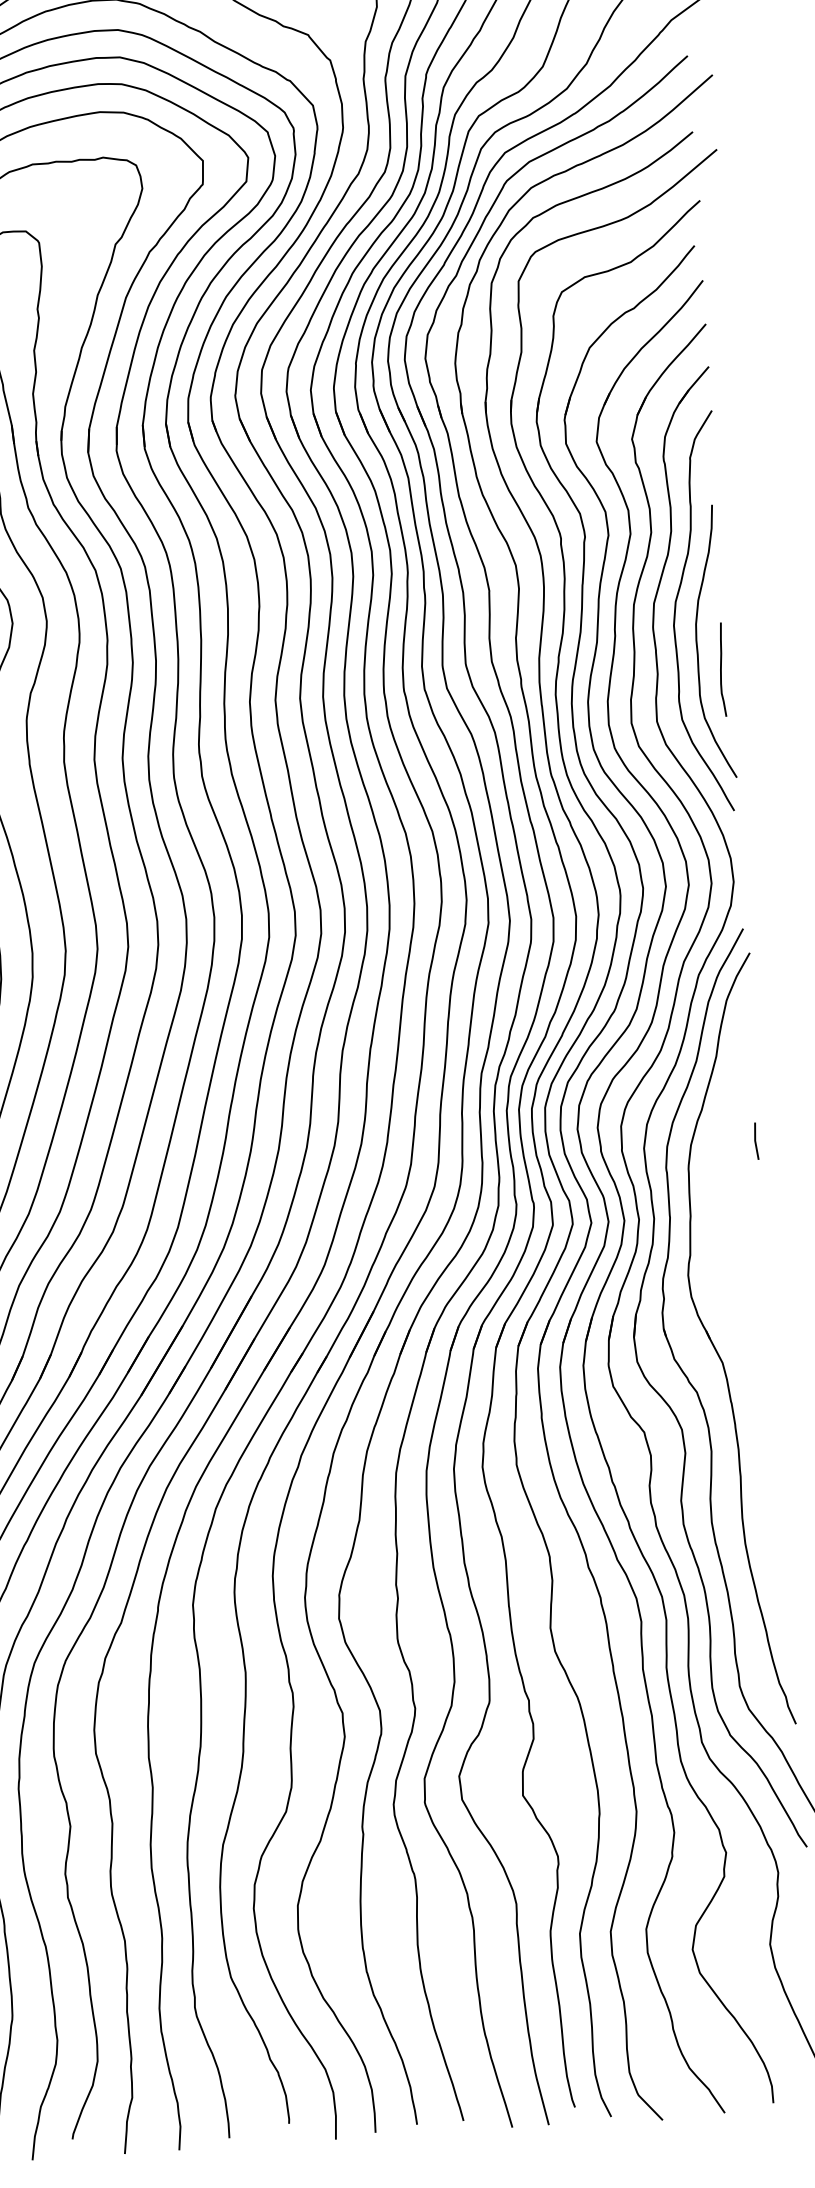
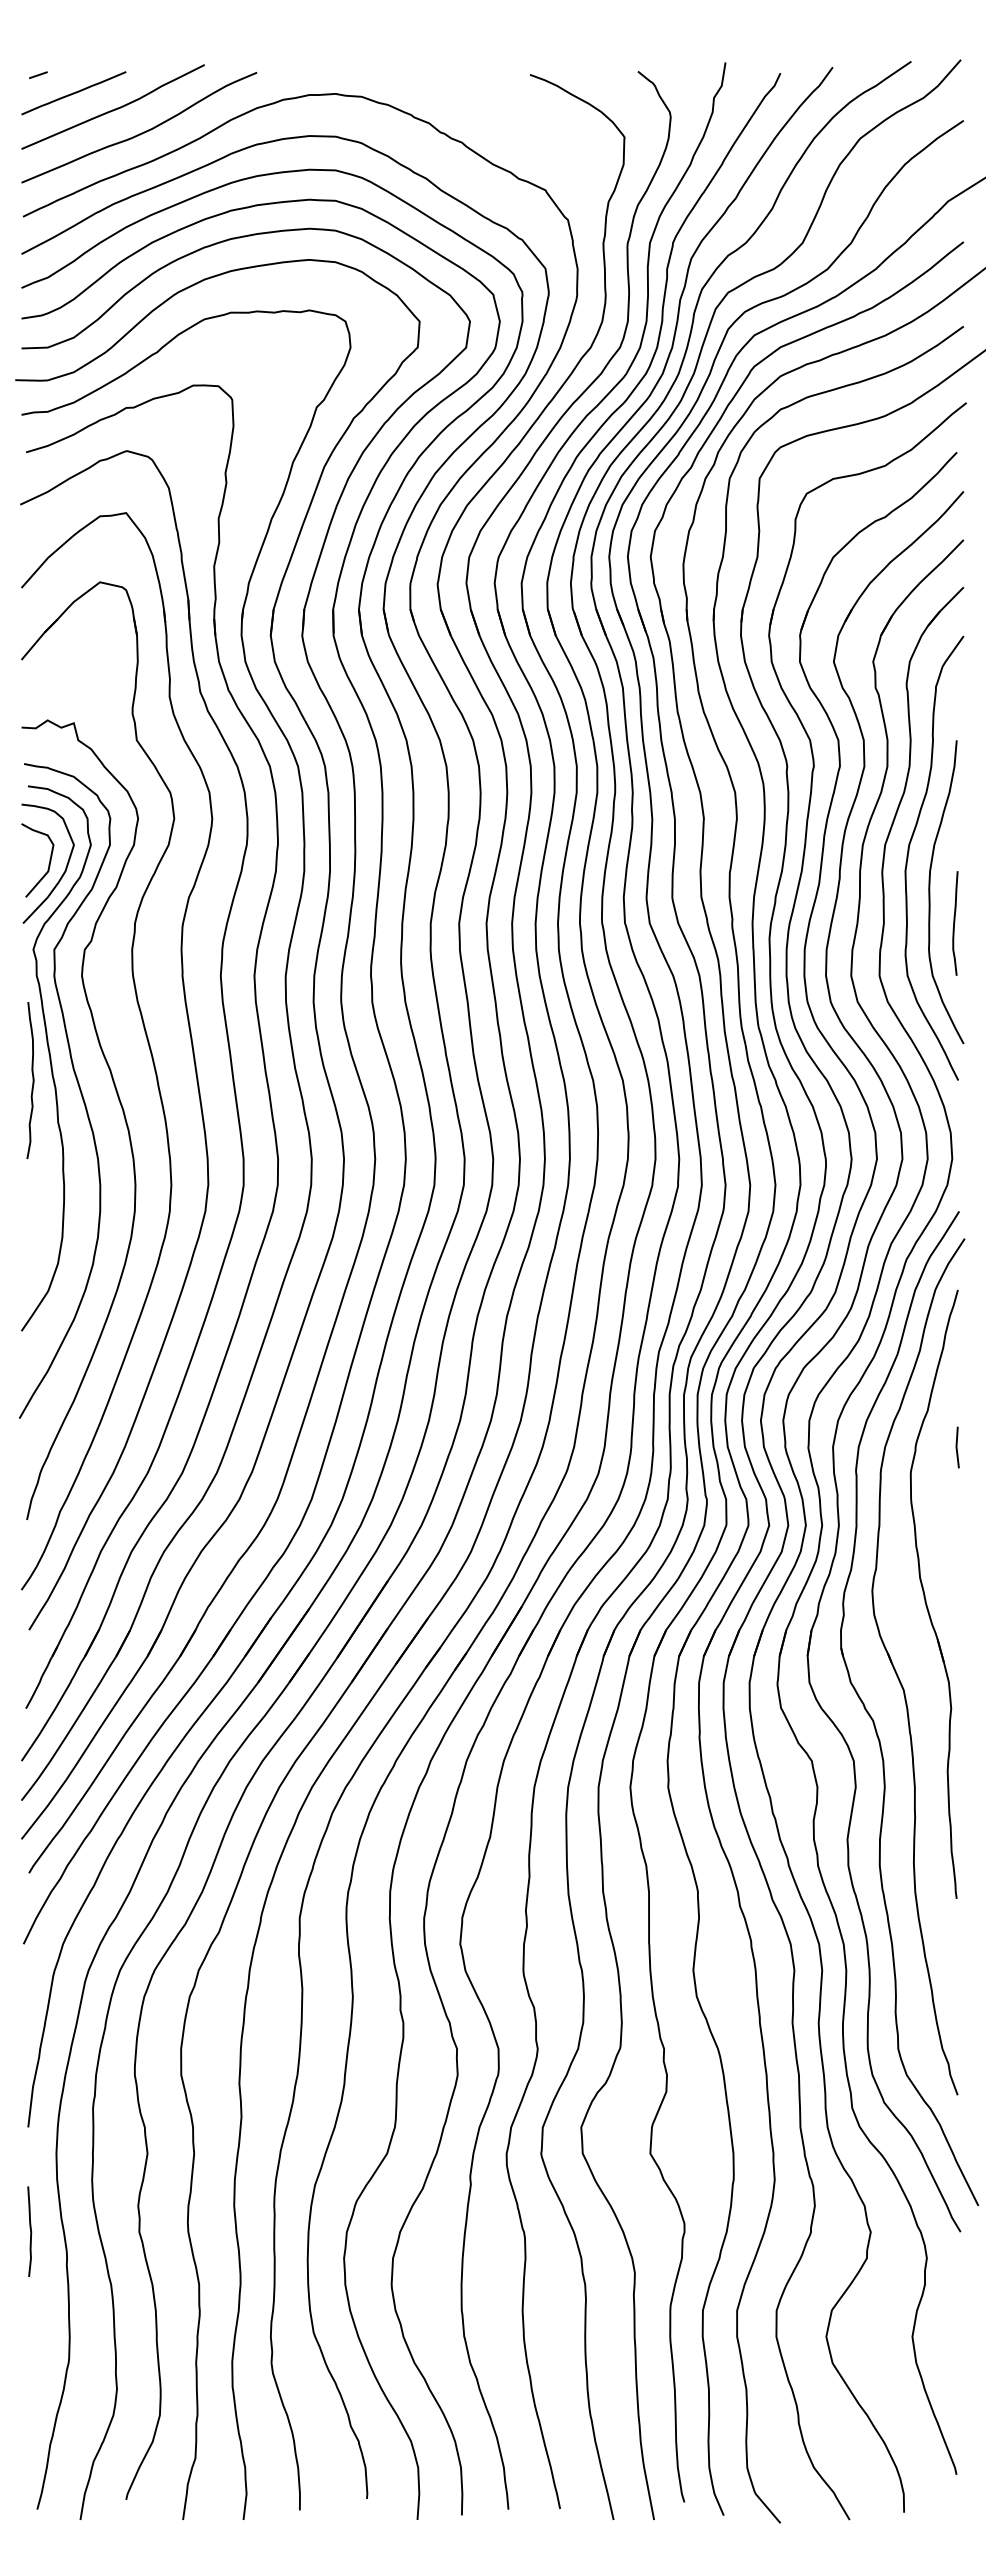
part: (736, 1275) -> (925, 1594), added

